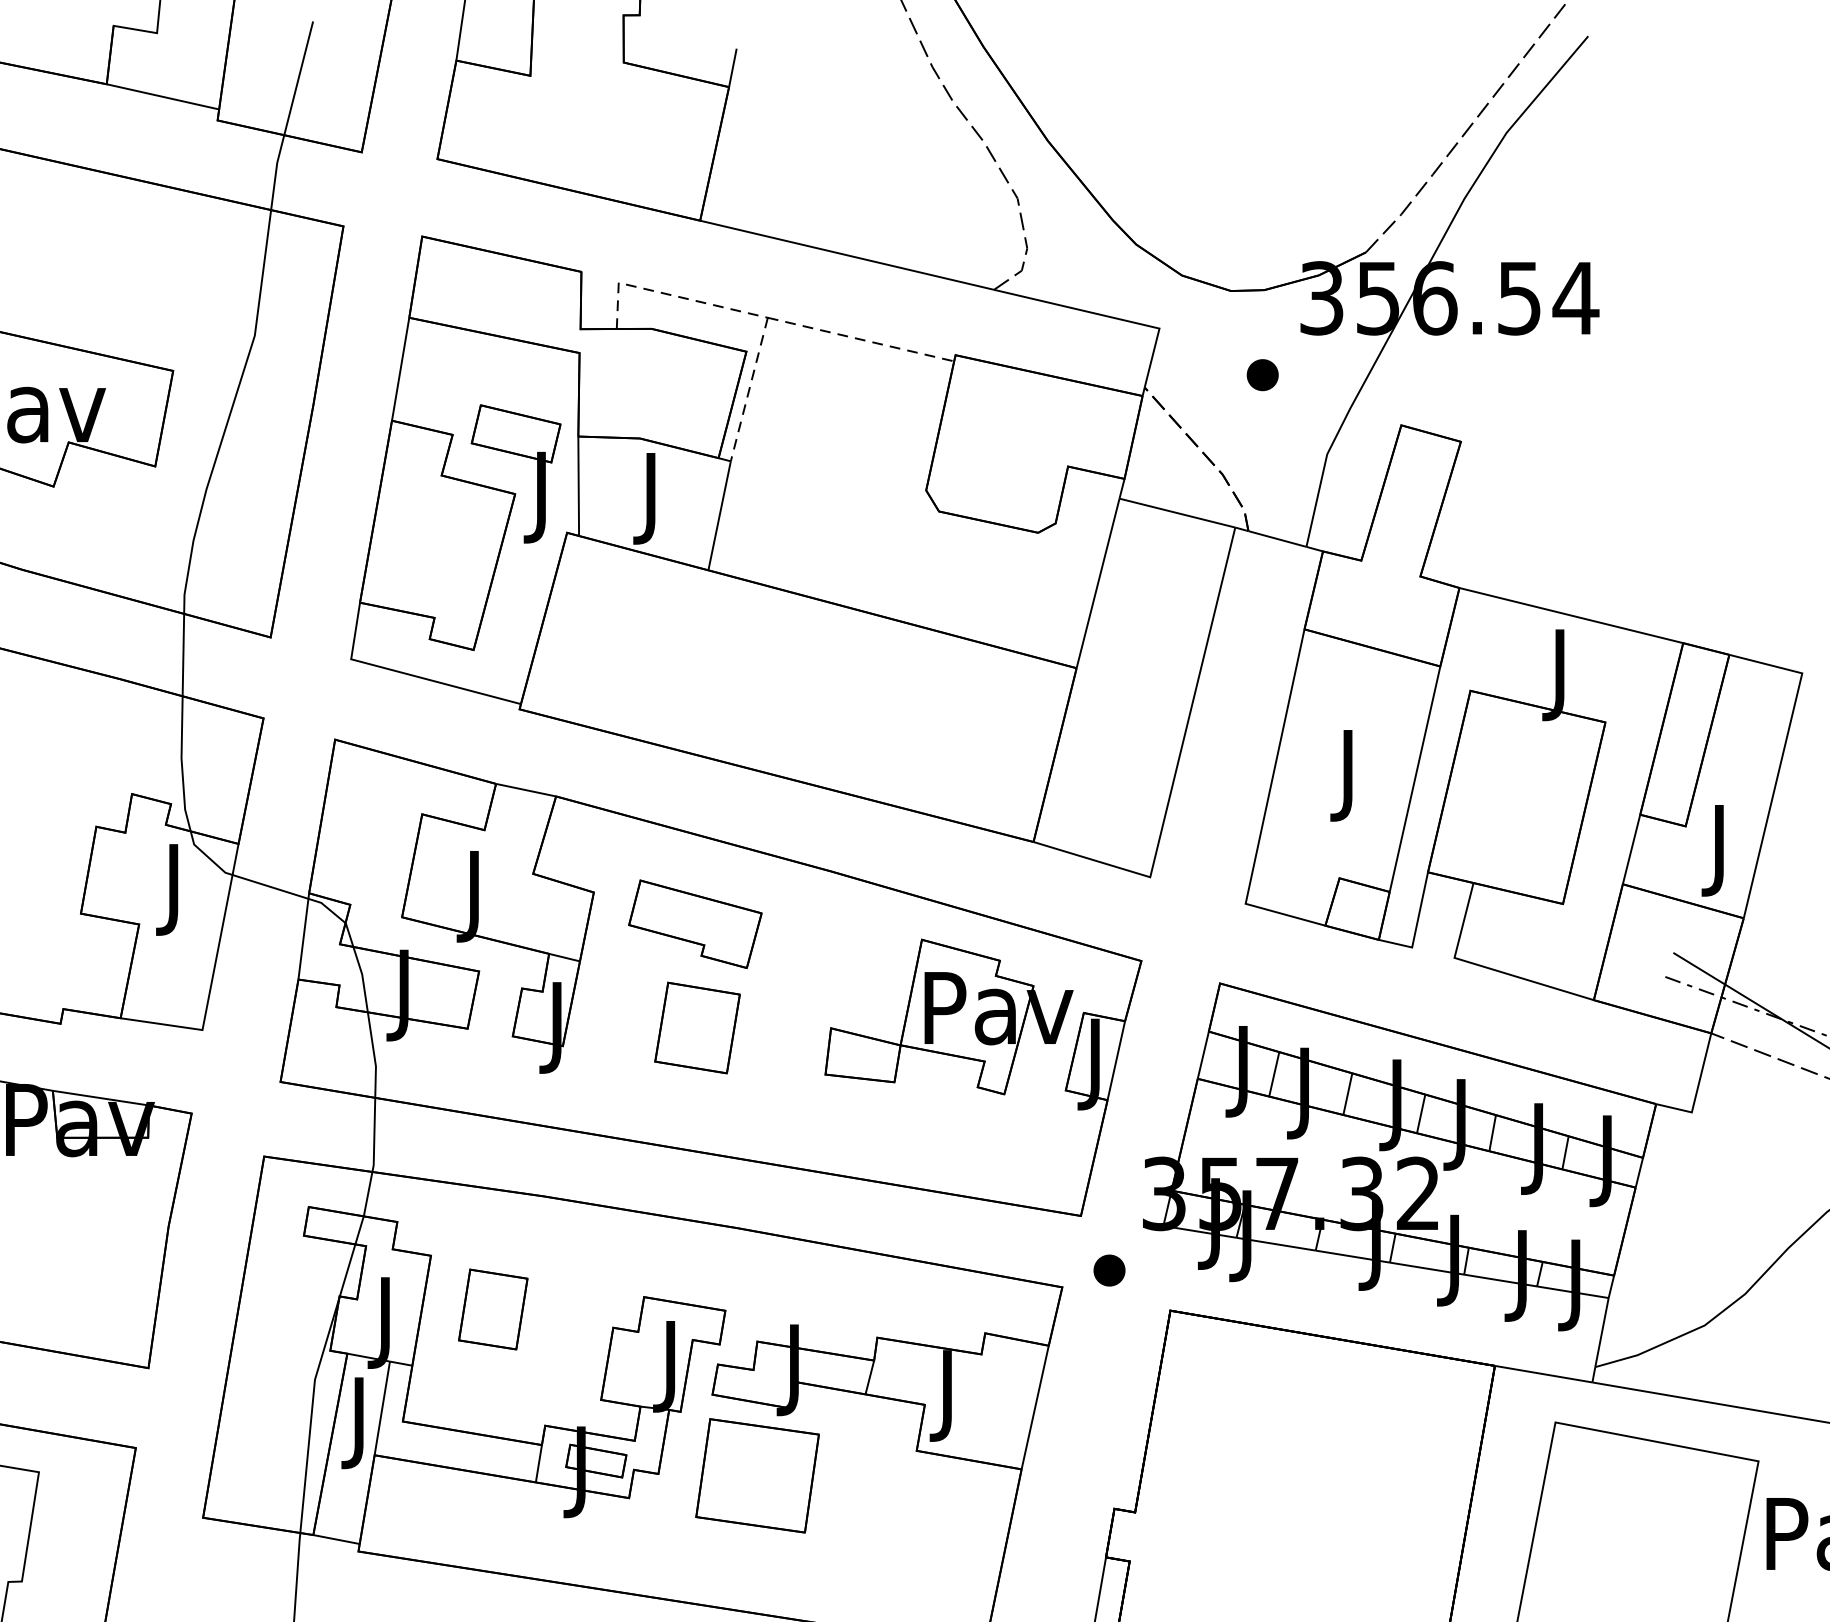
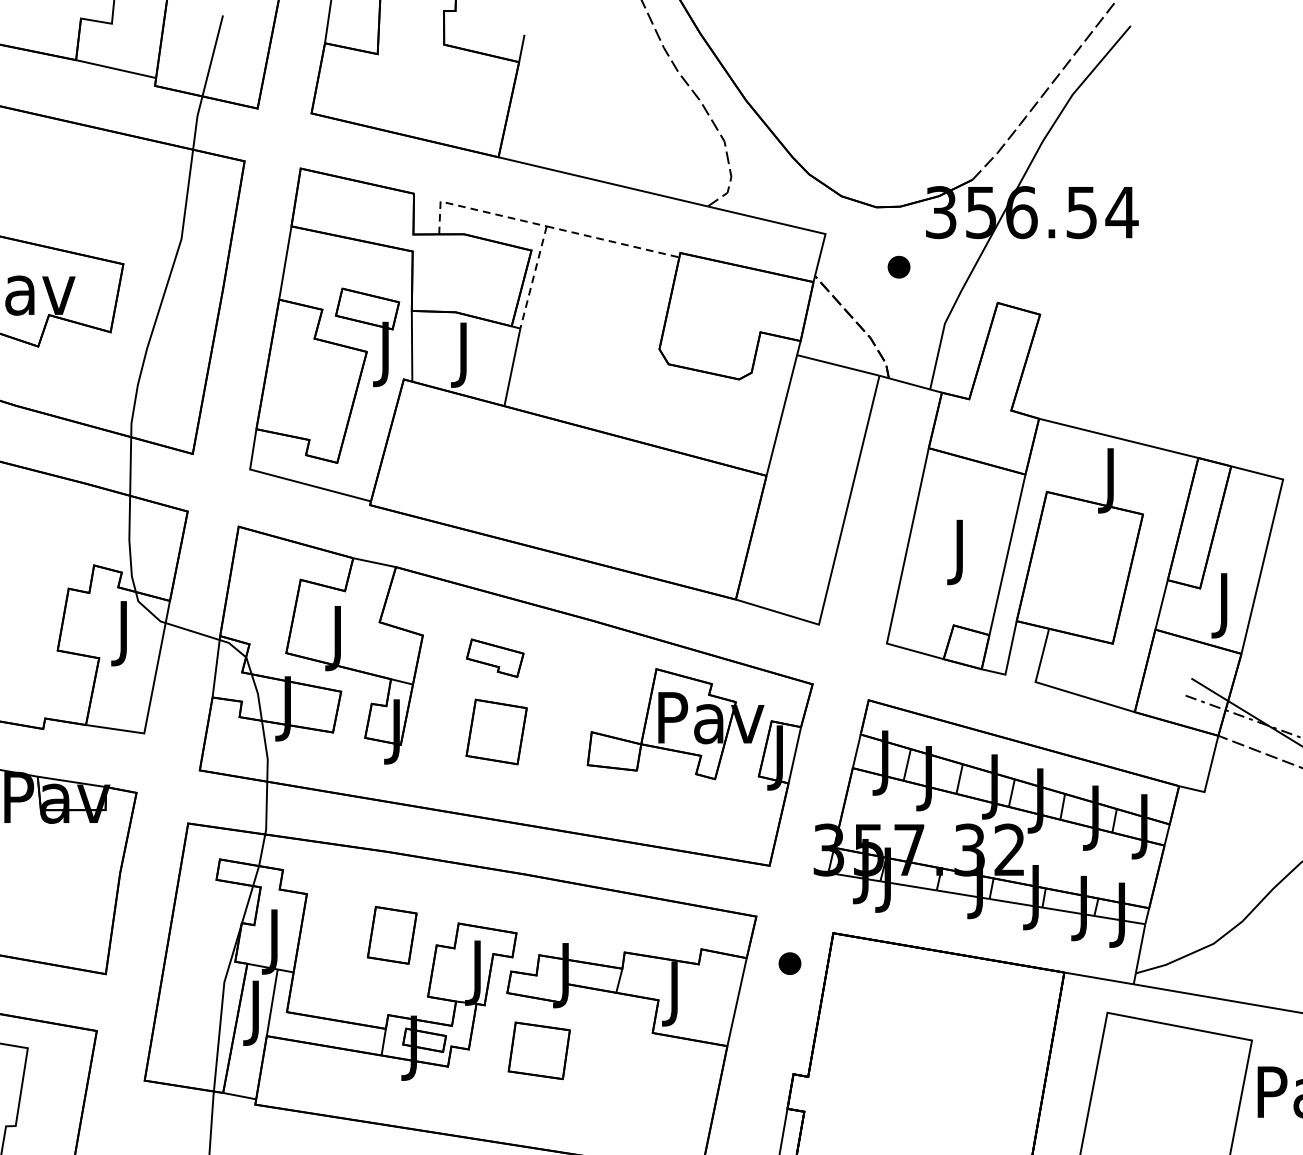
part: (695, 924) -> (495, 658), size x0.6
part: (1108, 1270) -> (789, 963), moved
part: (492, 1309) -> (391, 935), moved
part: (756, 1475) -> (538, 1050), size x0.7

